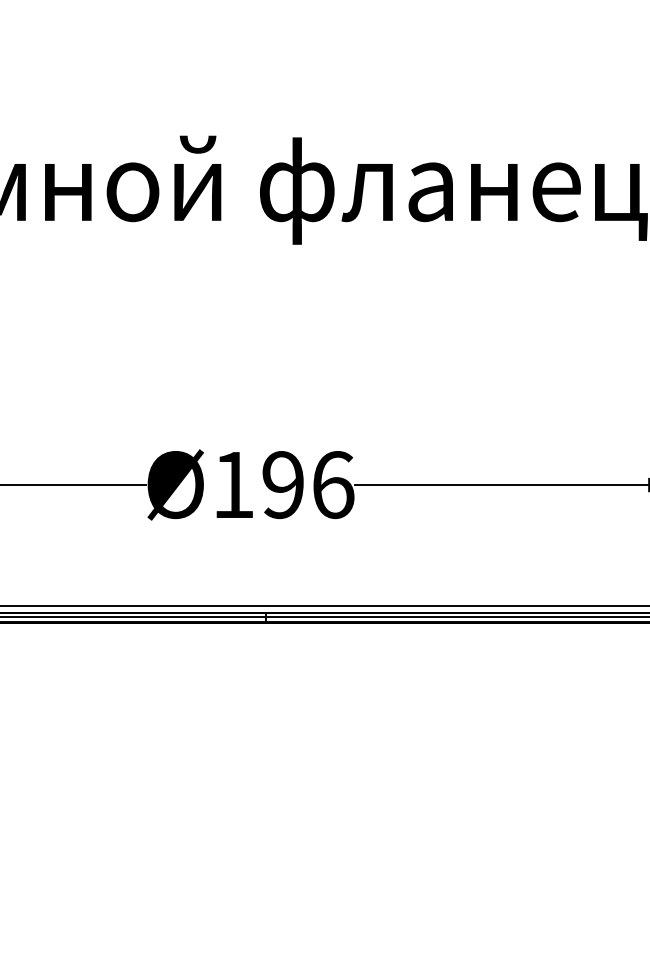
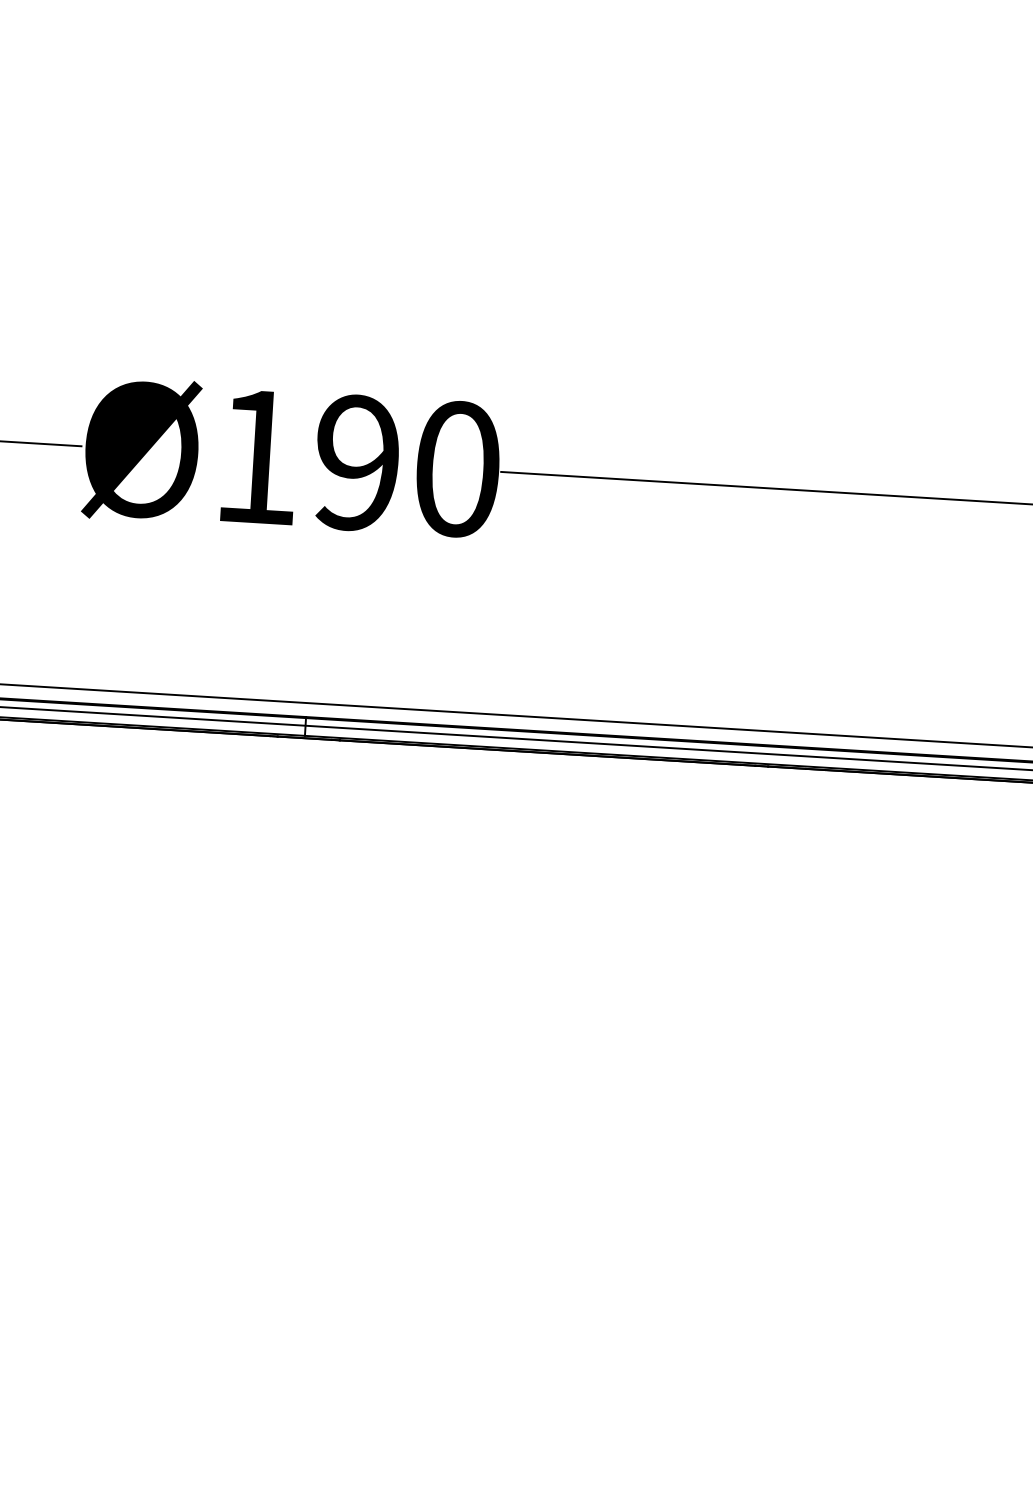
text: (333, 485) -> (457, 470), Ø196 -> Ø190

